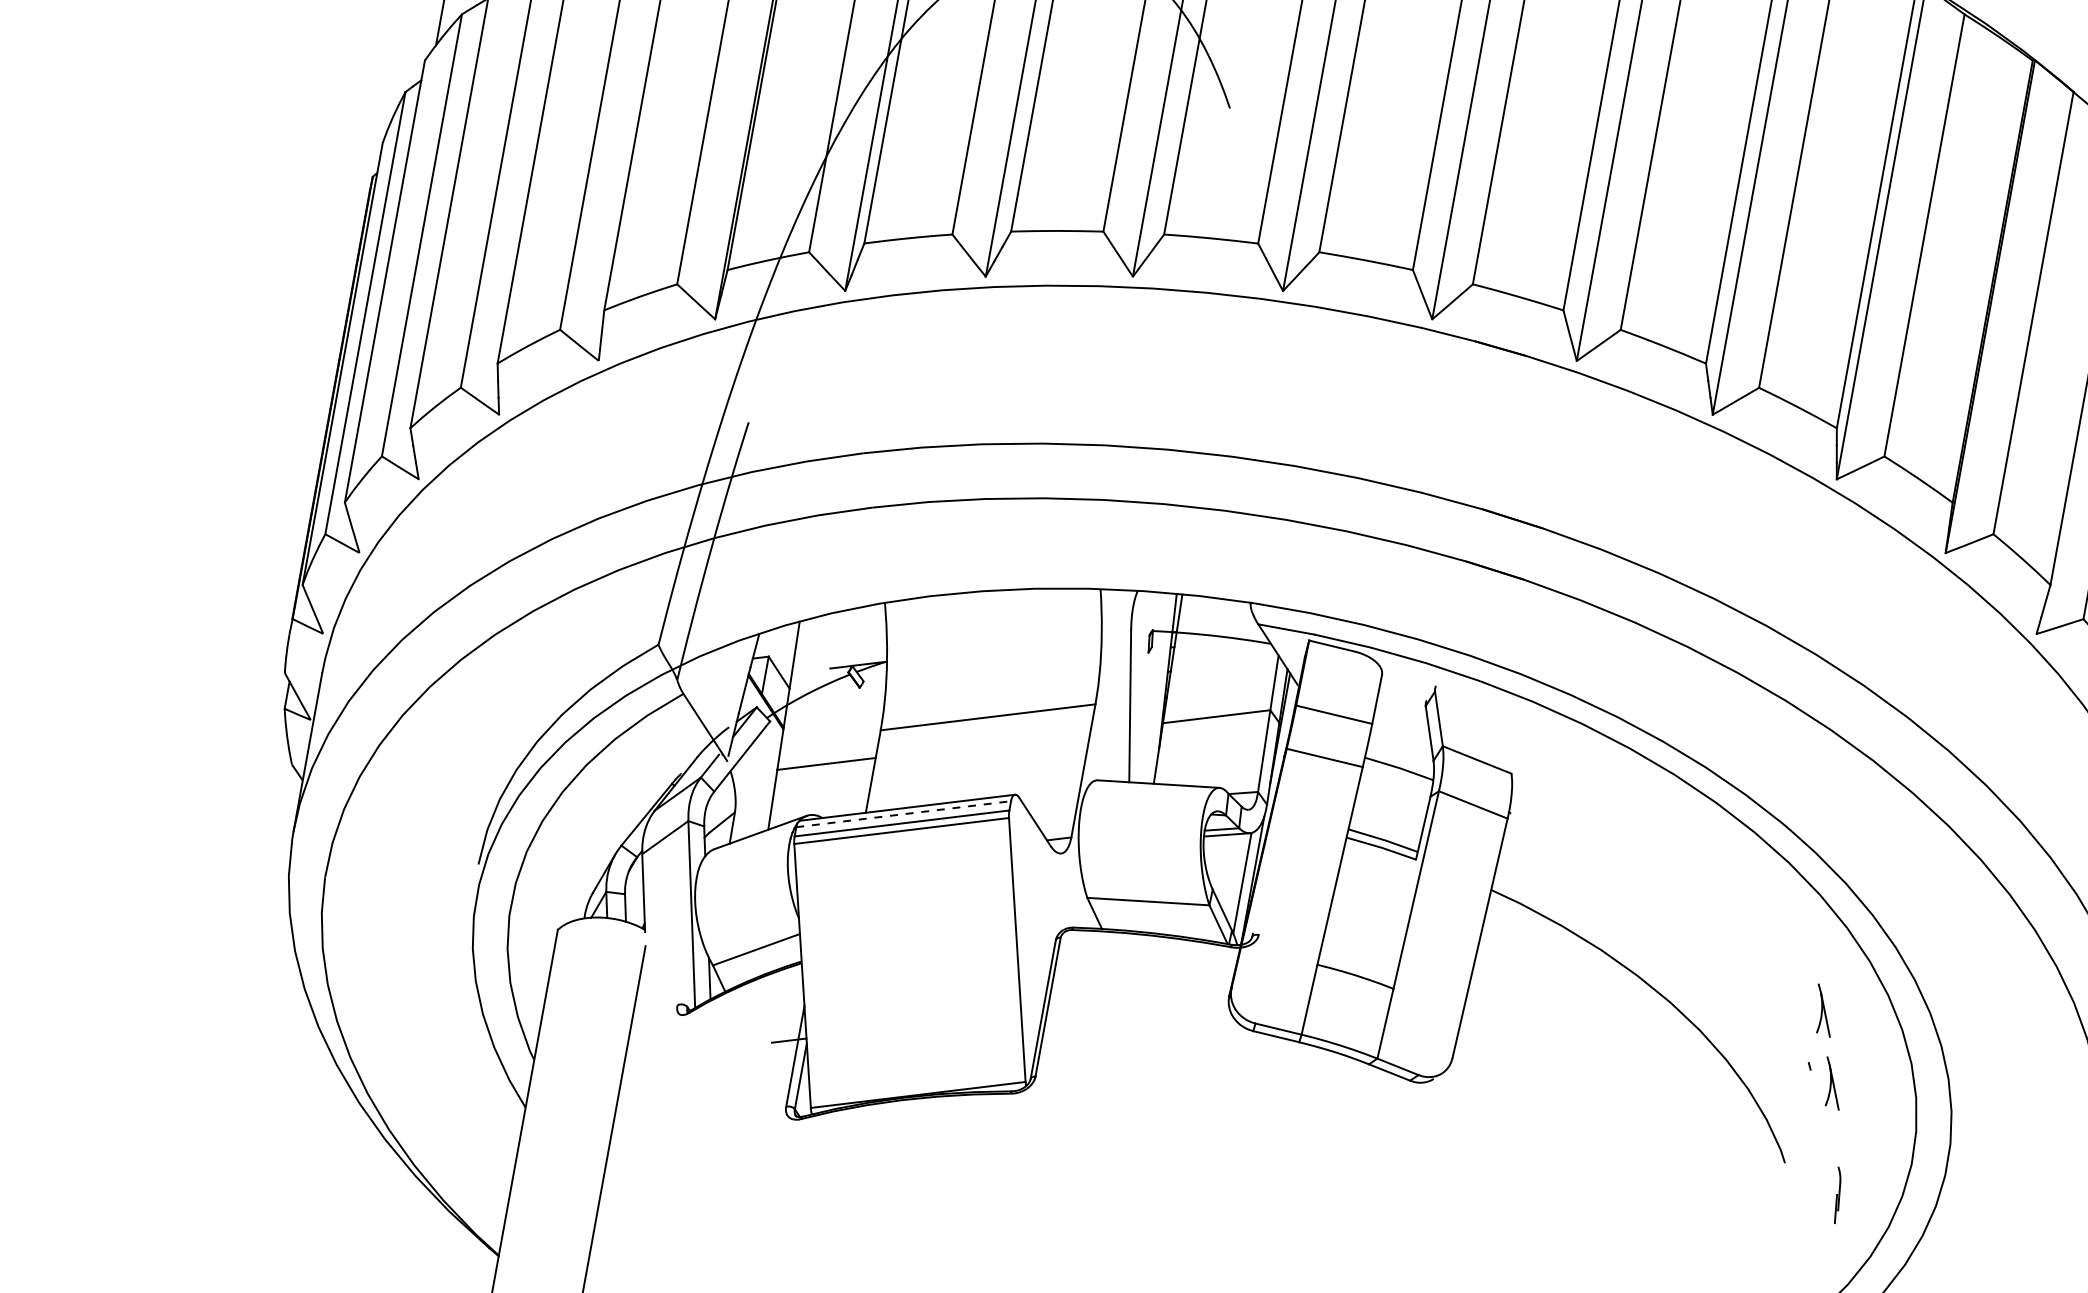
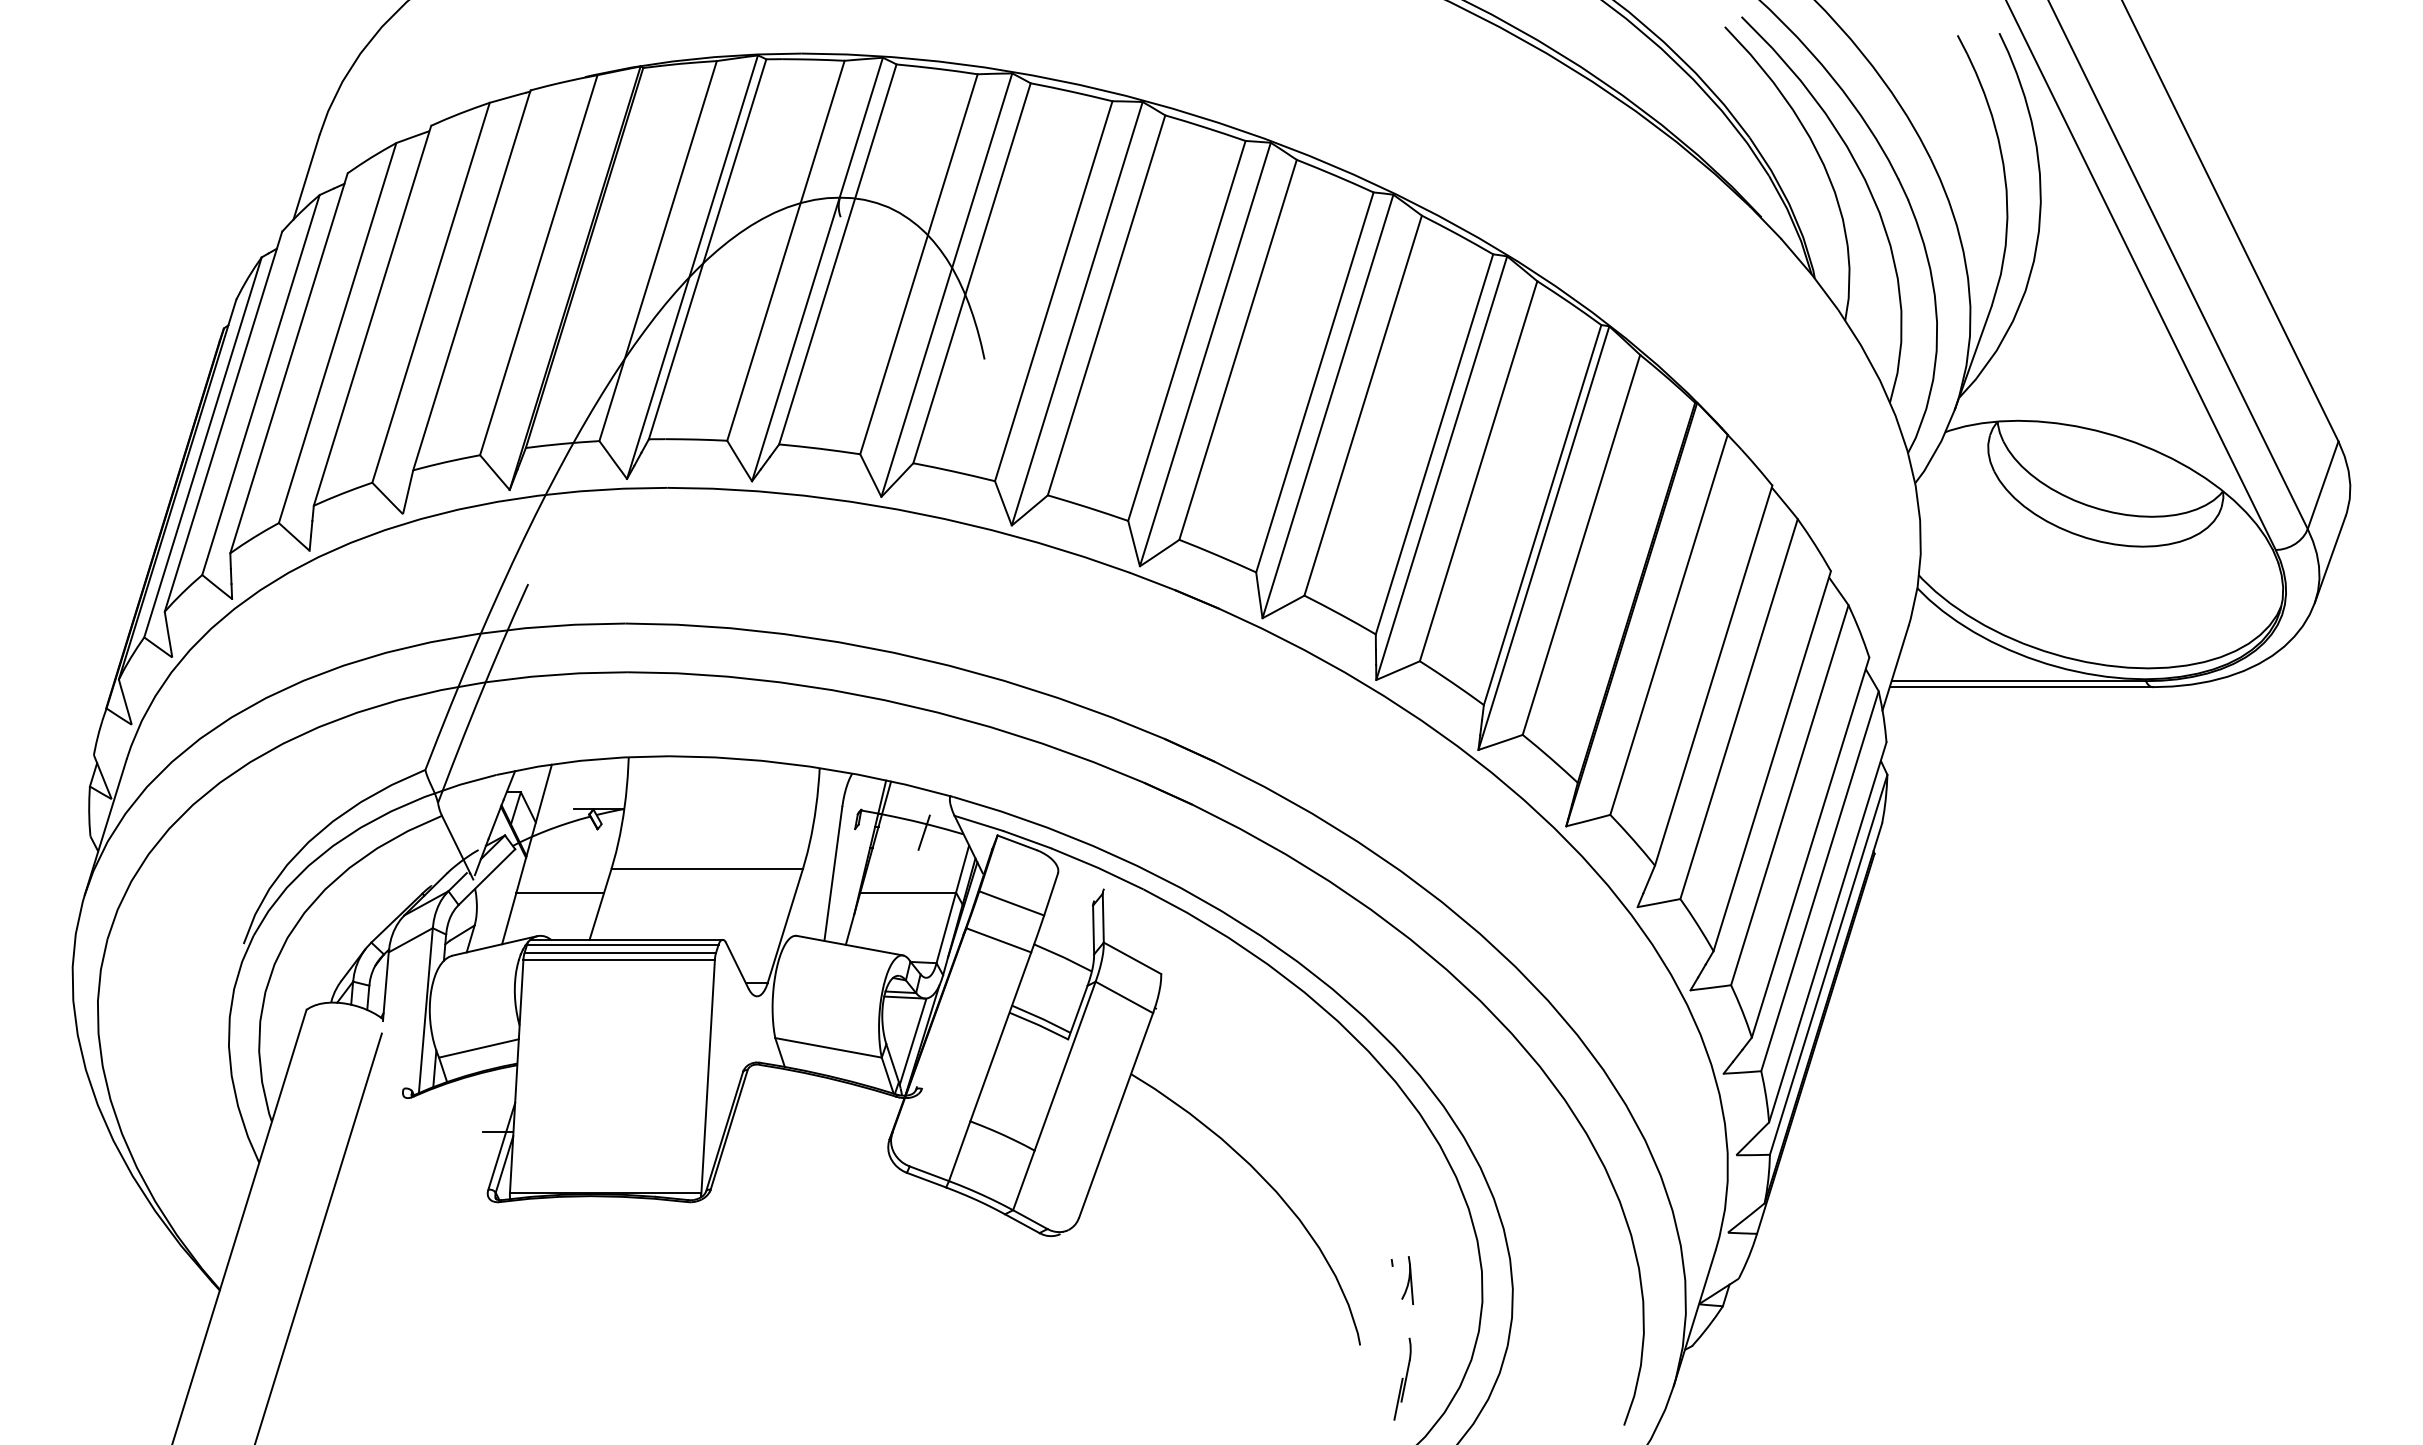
line: (1225, 647) -> (923, 832), added
line: (903, 814) -> (622, 945), dashed -> solid
part: (1820, 1011) -> (1407, 1215), removed
part: (1836, 1194) -> (1402, 1378), size x1.67

